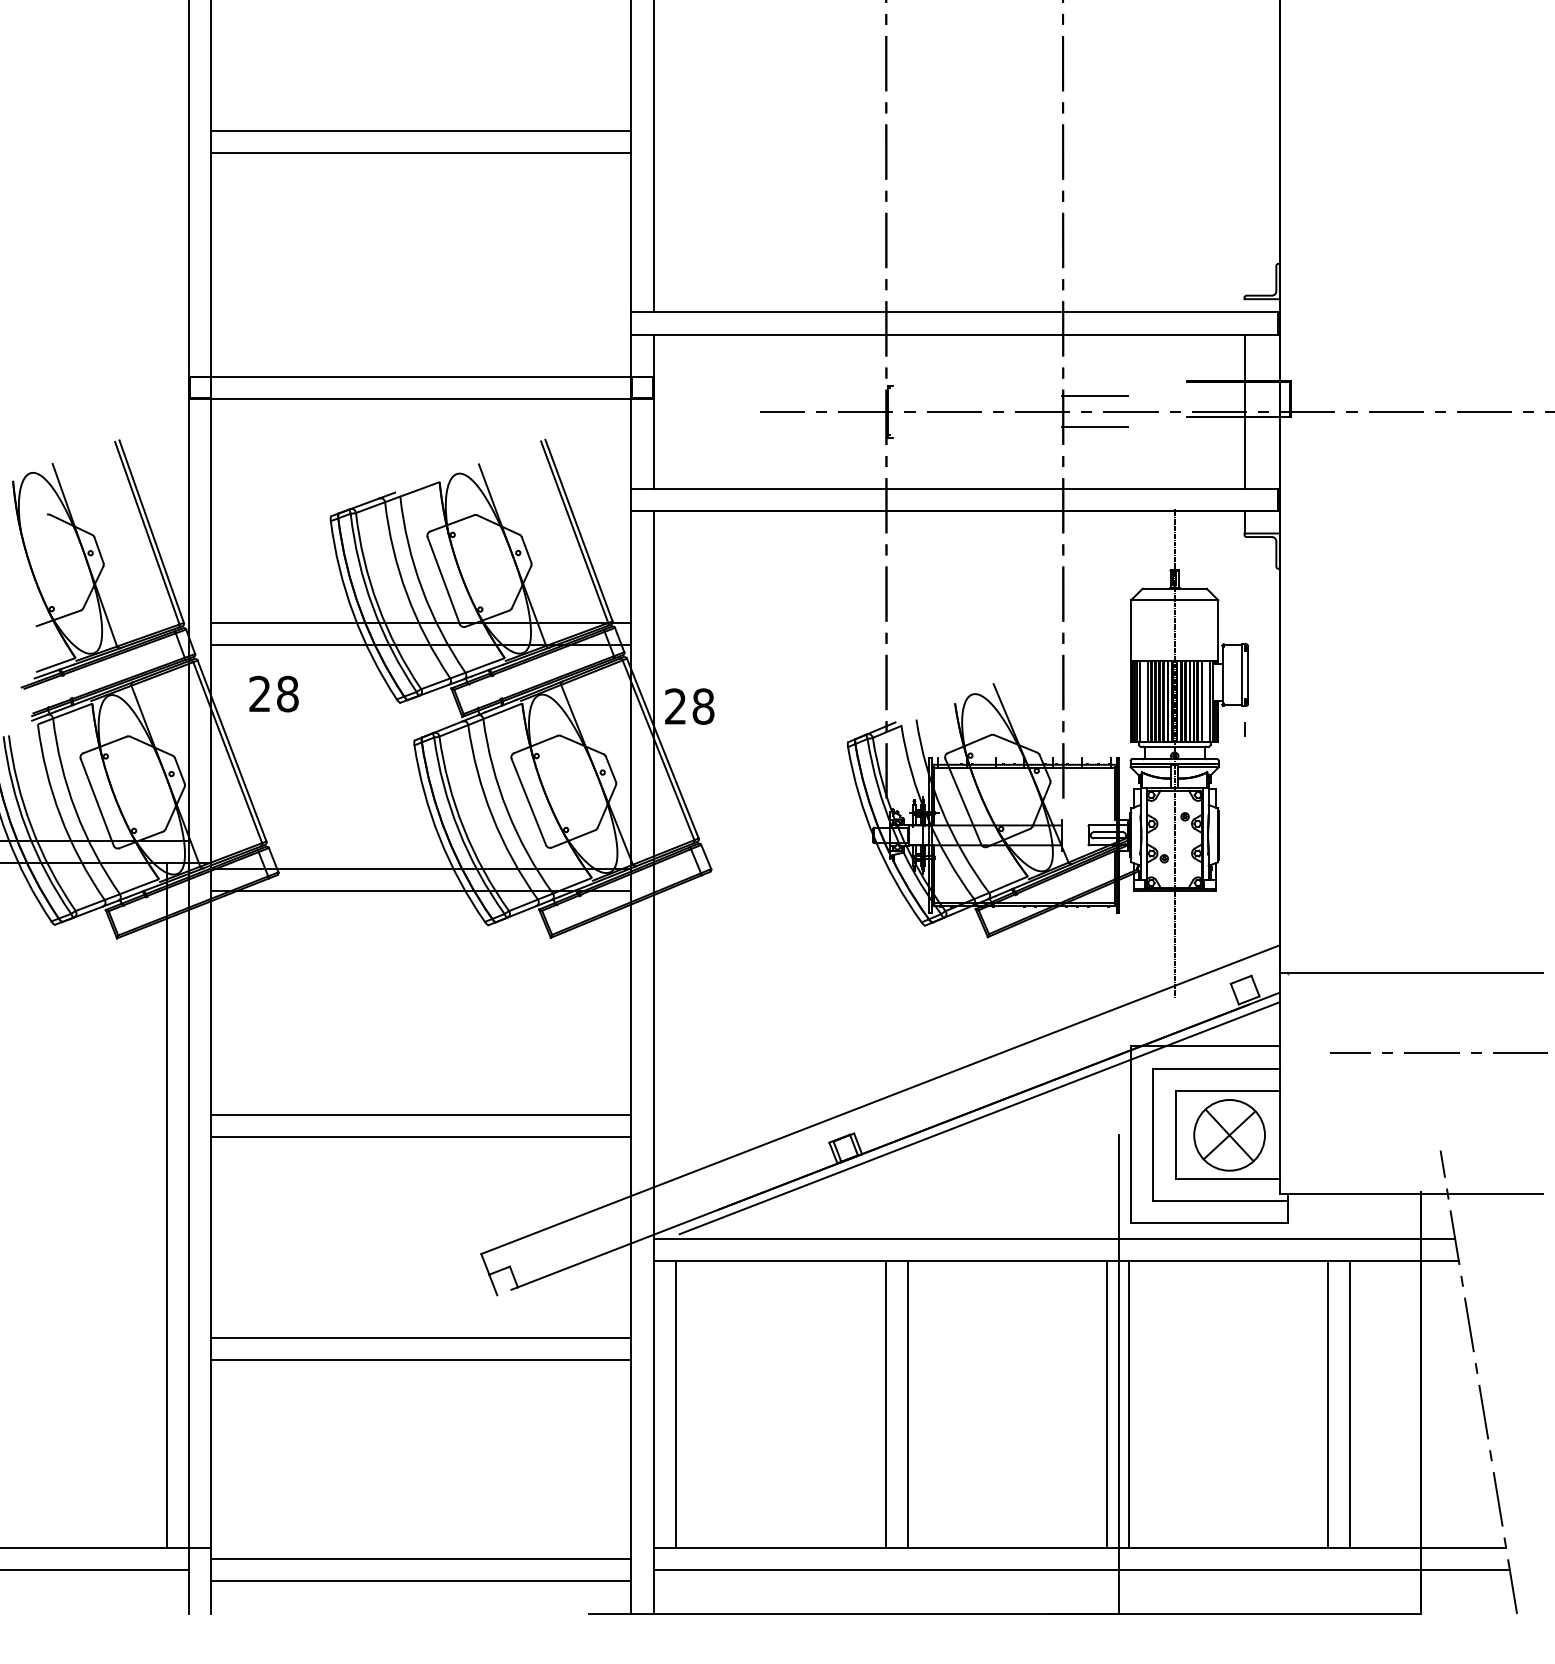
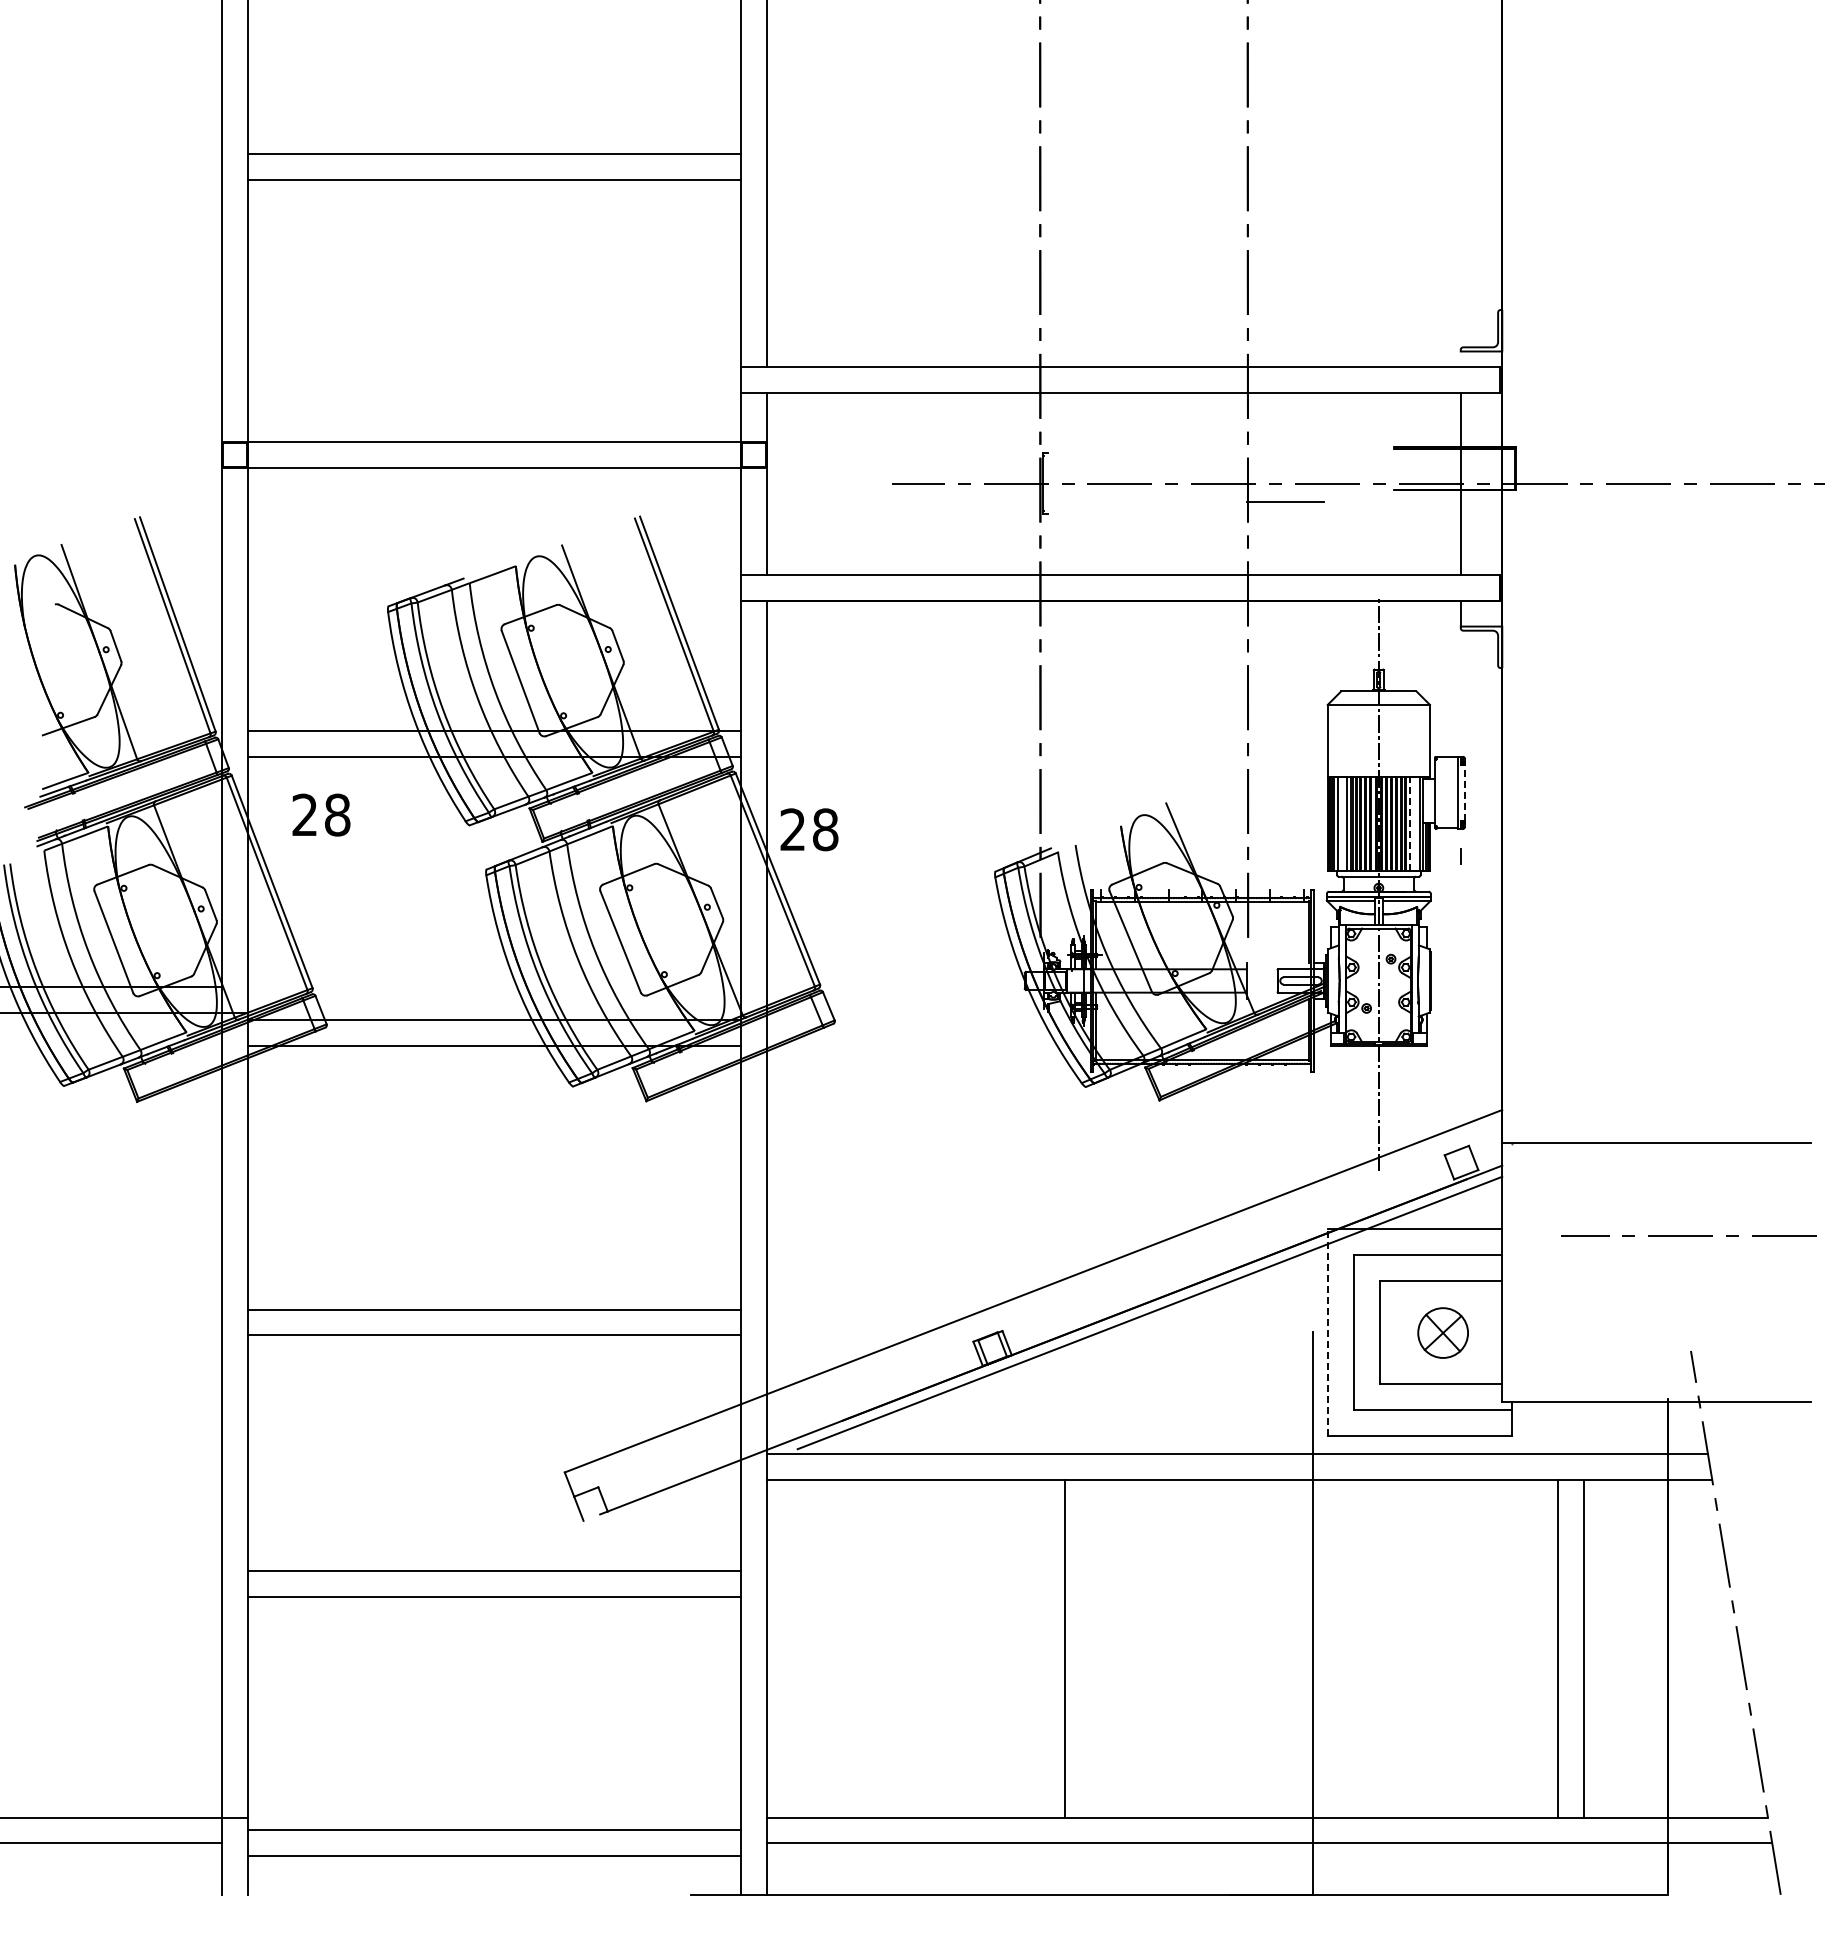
line: (1095, 396) -> (1285, 465), removed
line: (1248, 674) -> (1465, 792), solid -> dashed
line: (1201, 701) -> (1410, 823), solid -> dashed
line: (1130, 1134) -> (1327, 1332), solid -> dashed
part: (1228, 1134) -> (1442, 1332), size x0.6
line: (167, 1204) -> (196, 1414), removed
line: (675, 1403) -> (792, 1648), removed
line: (885, 1403) -> (1039, 1648), removed
line: (1106, 1403) -> (1298, 1648), removed
line: (1128, 1403) -> (1324, 1648), removed

